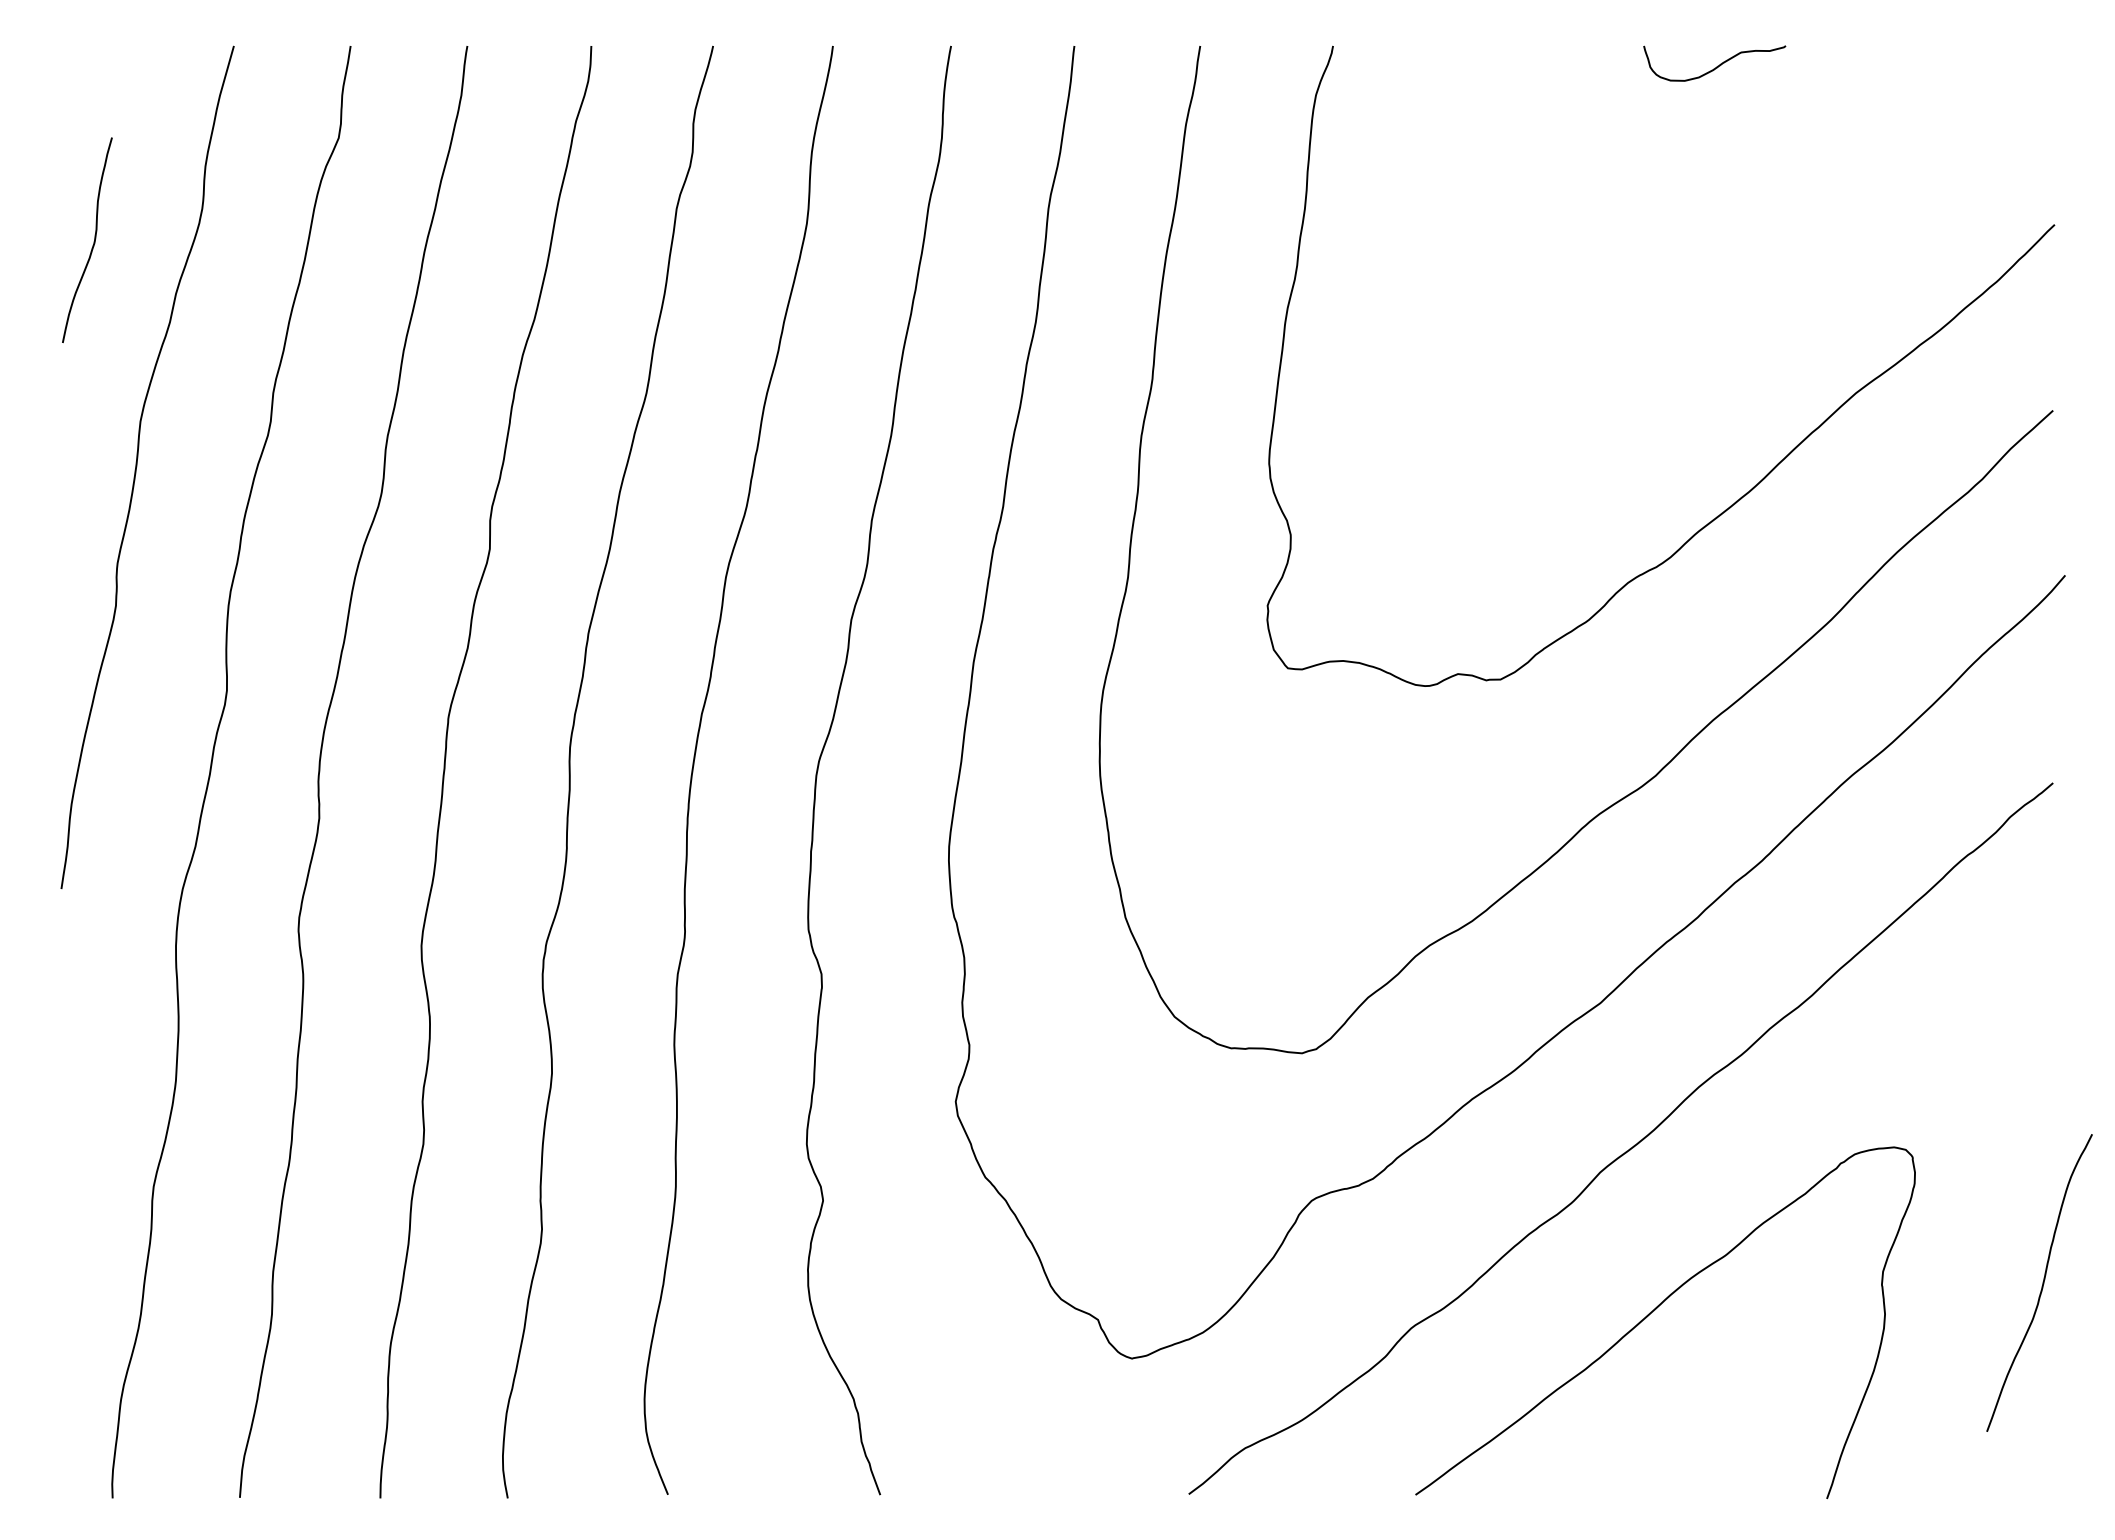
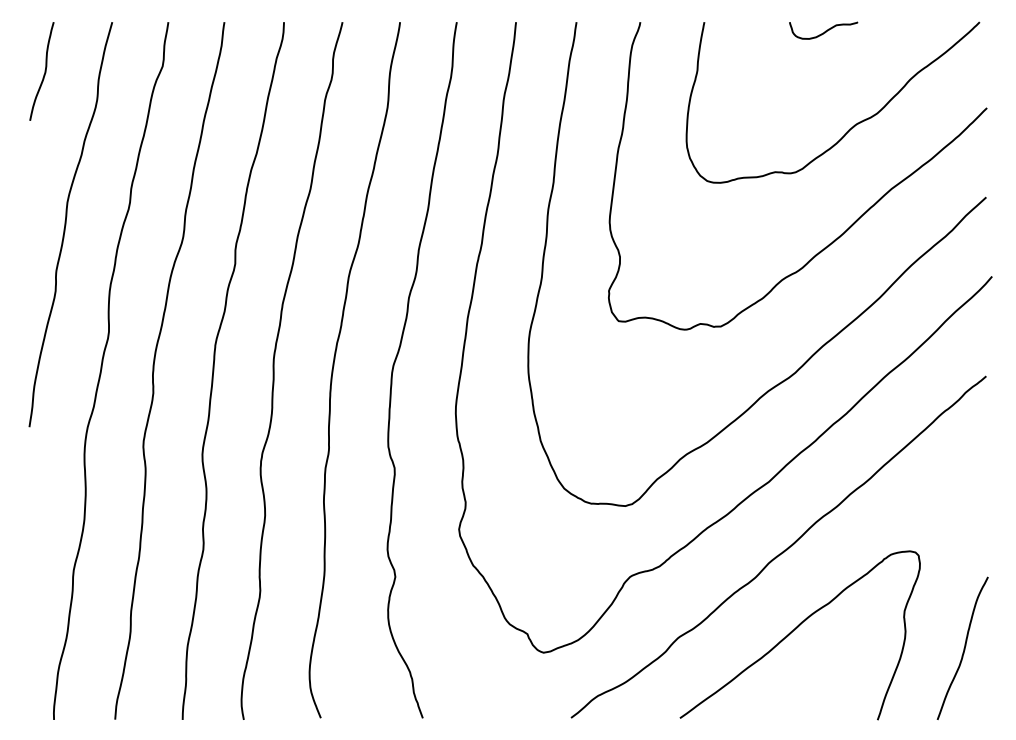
curve: (92, 240) -> (44, 71), moved
curve: (1768, 267) -> (849, 128), added
curve: (2041, 1283) -> (963, 648), moved

